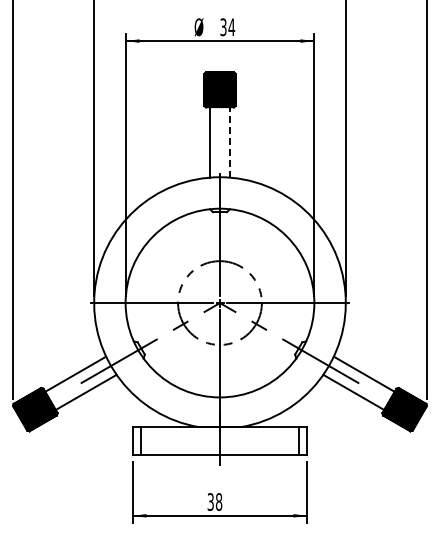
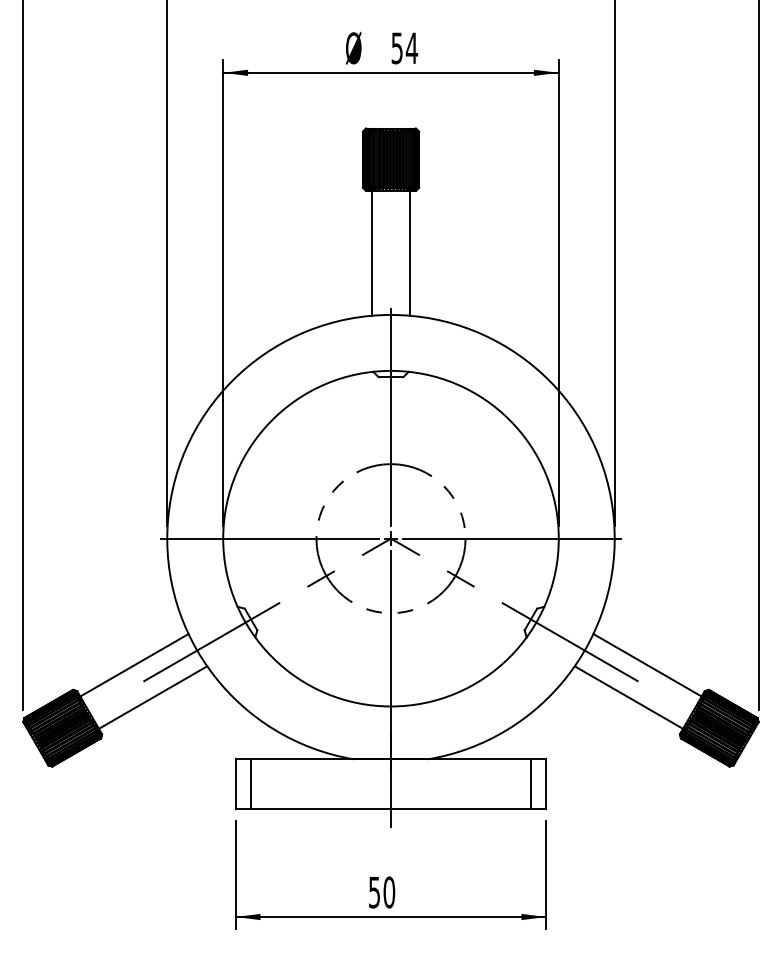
text: (223, 26) -> (397, 46), 34 -> 54
line: (230, 142) -> (409, 253), dashed -> solid
text: (215, 501) -> (382, 891), 38 -> 50

